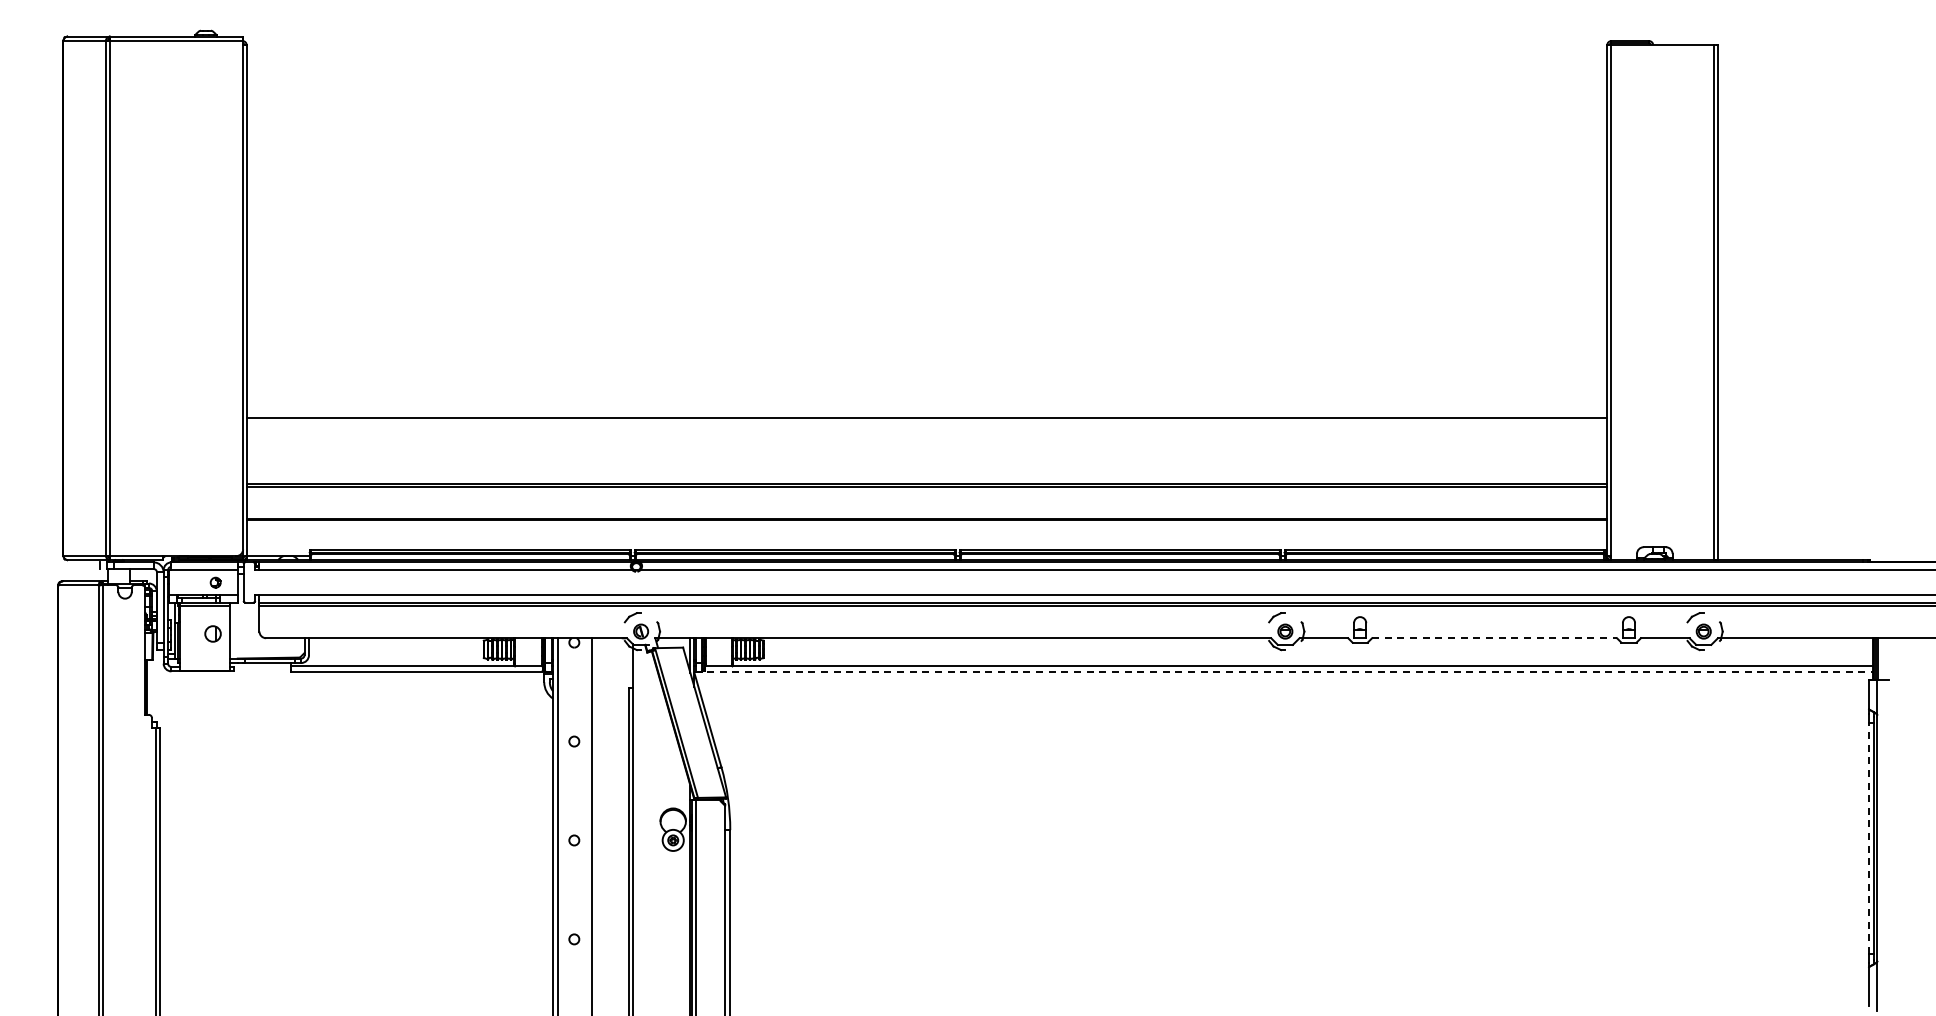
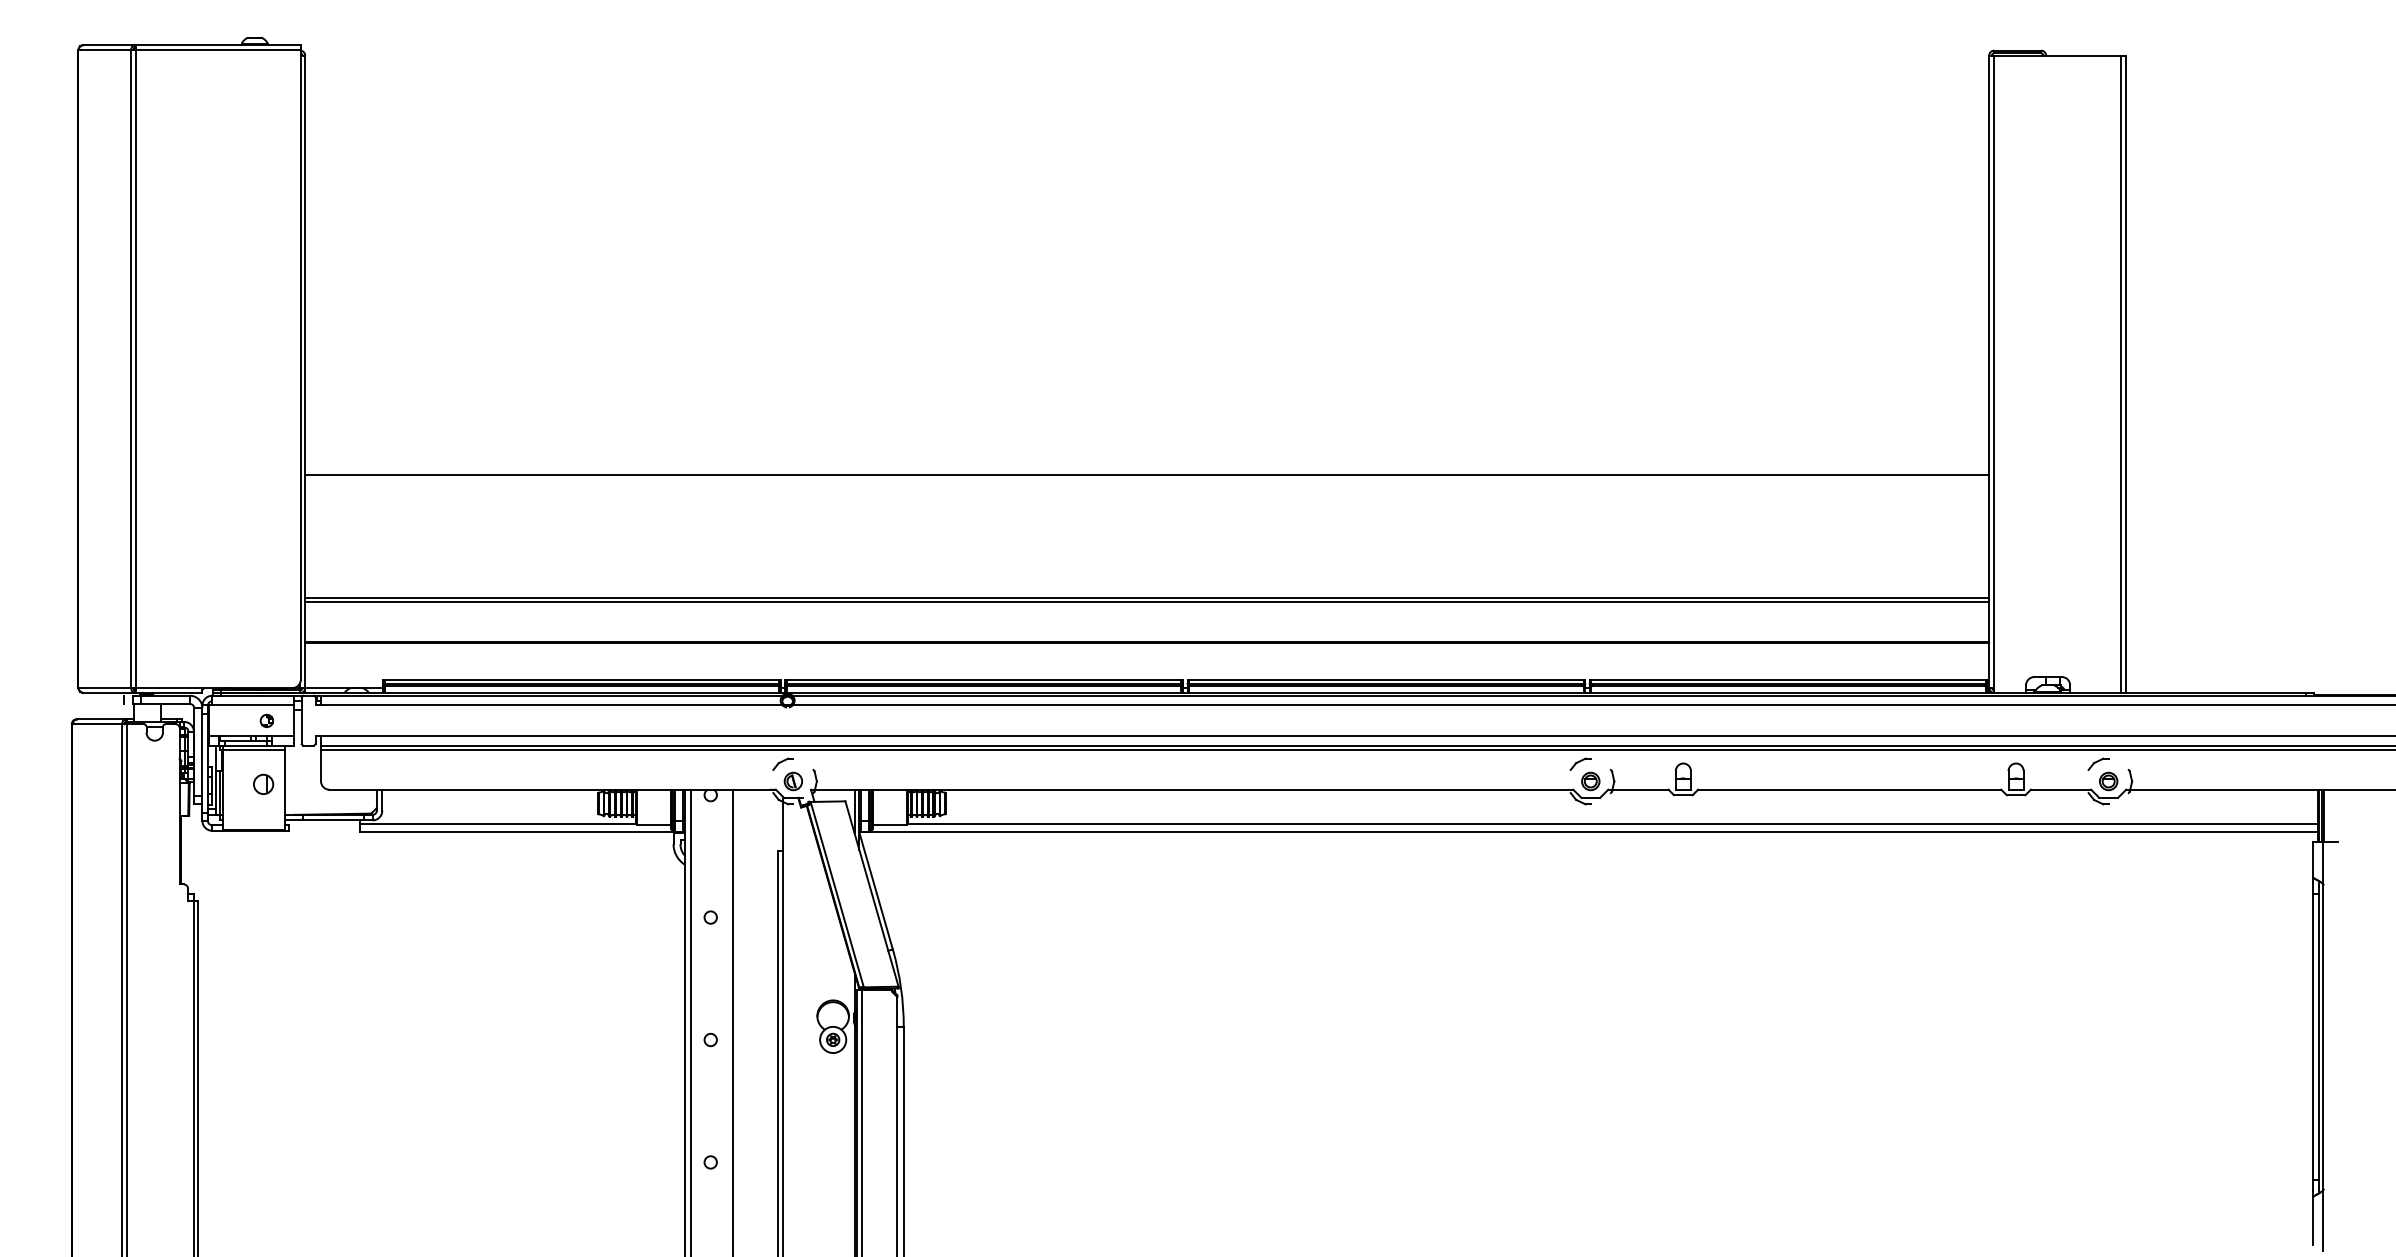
line: (926, 418) -> (1146, 475), moved
line: (1495, 638) -> (1850, 790), dashed -> solid
line: (1284, 672) -> (1589, 832), dashed -> solid
line: (1869, 838) -> (2313, 1037), dashed -> solid

